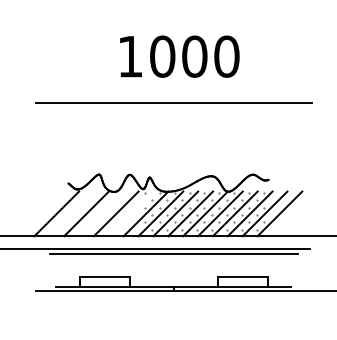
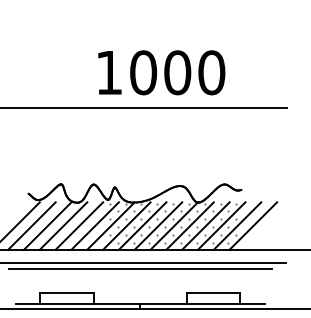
text: (179, 56) -> (161, 72), moved
line: (71, 213) -> (31, 225), added
line: (101, 213) -> (63, 225), added
line: (130, 213) -> (94, 225), added

